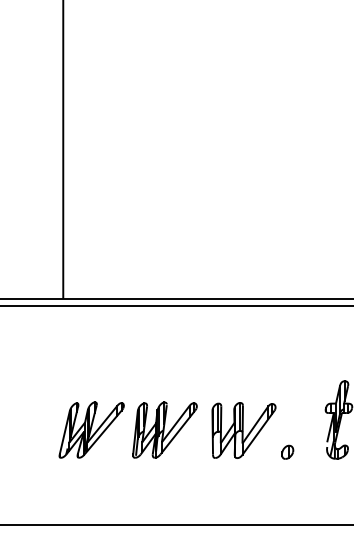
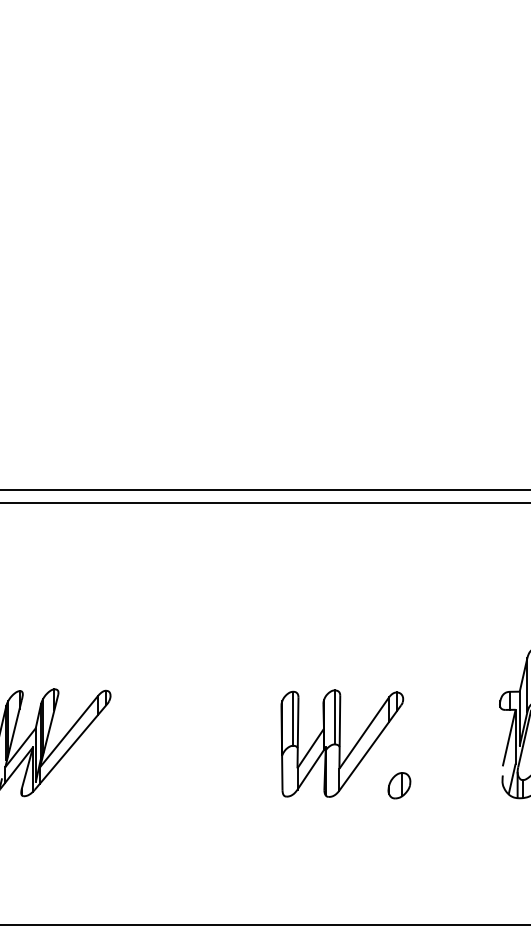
part: (164, 429) -> (188, 741), removed
part: (287, 451) -> (399, 784), moved

